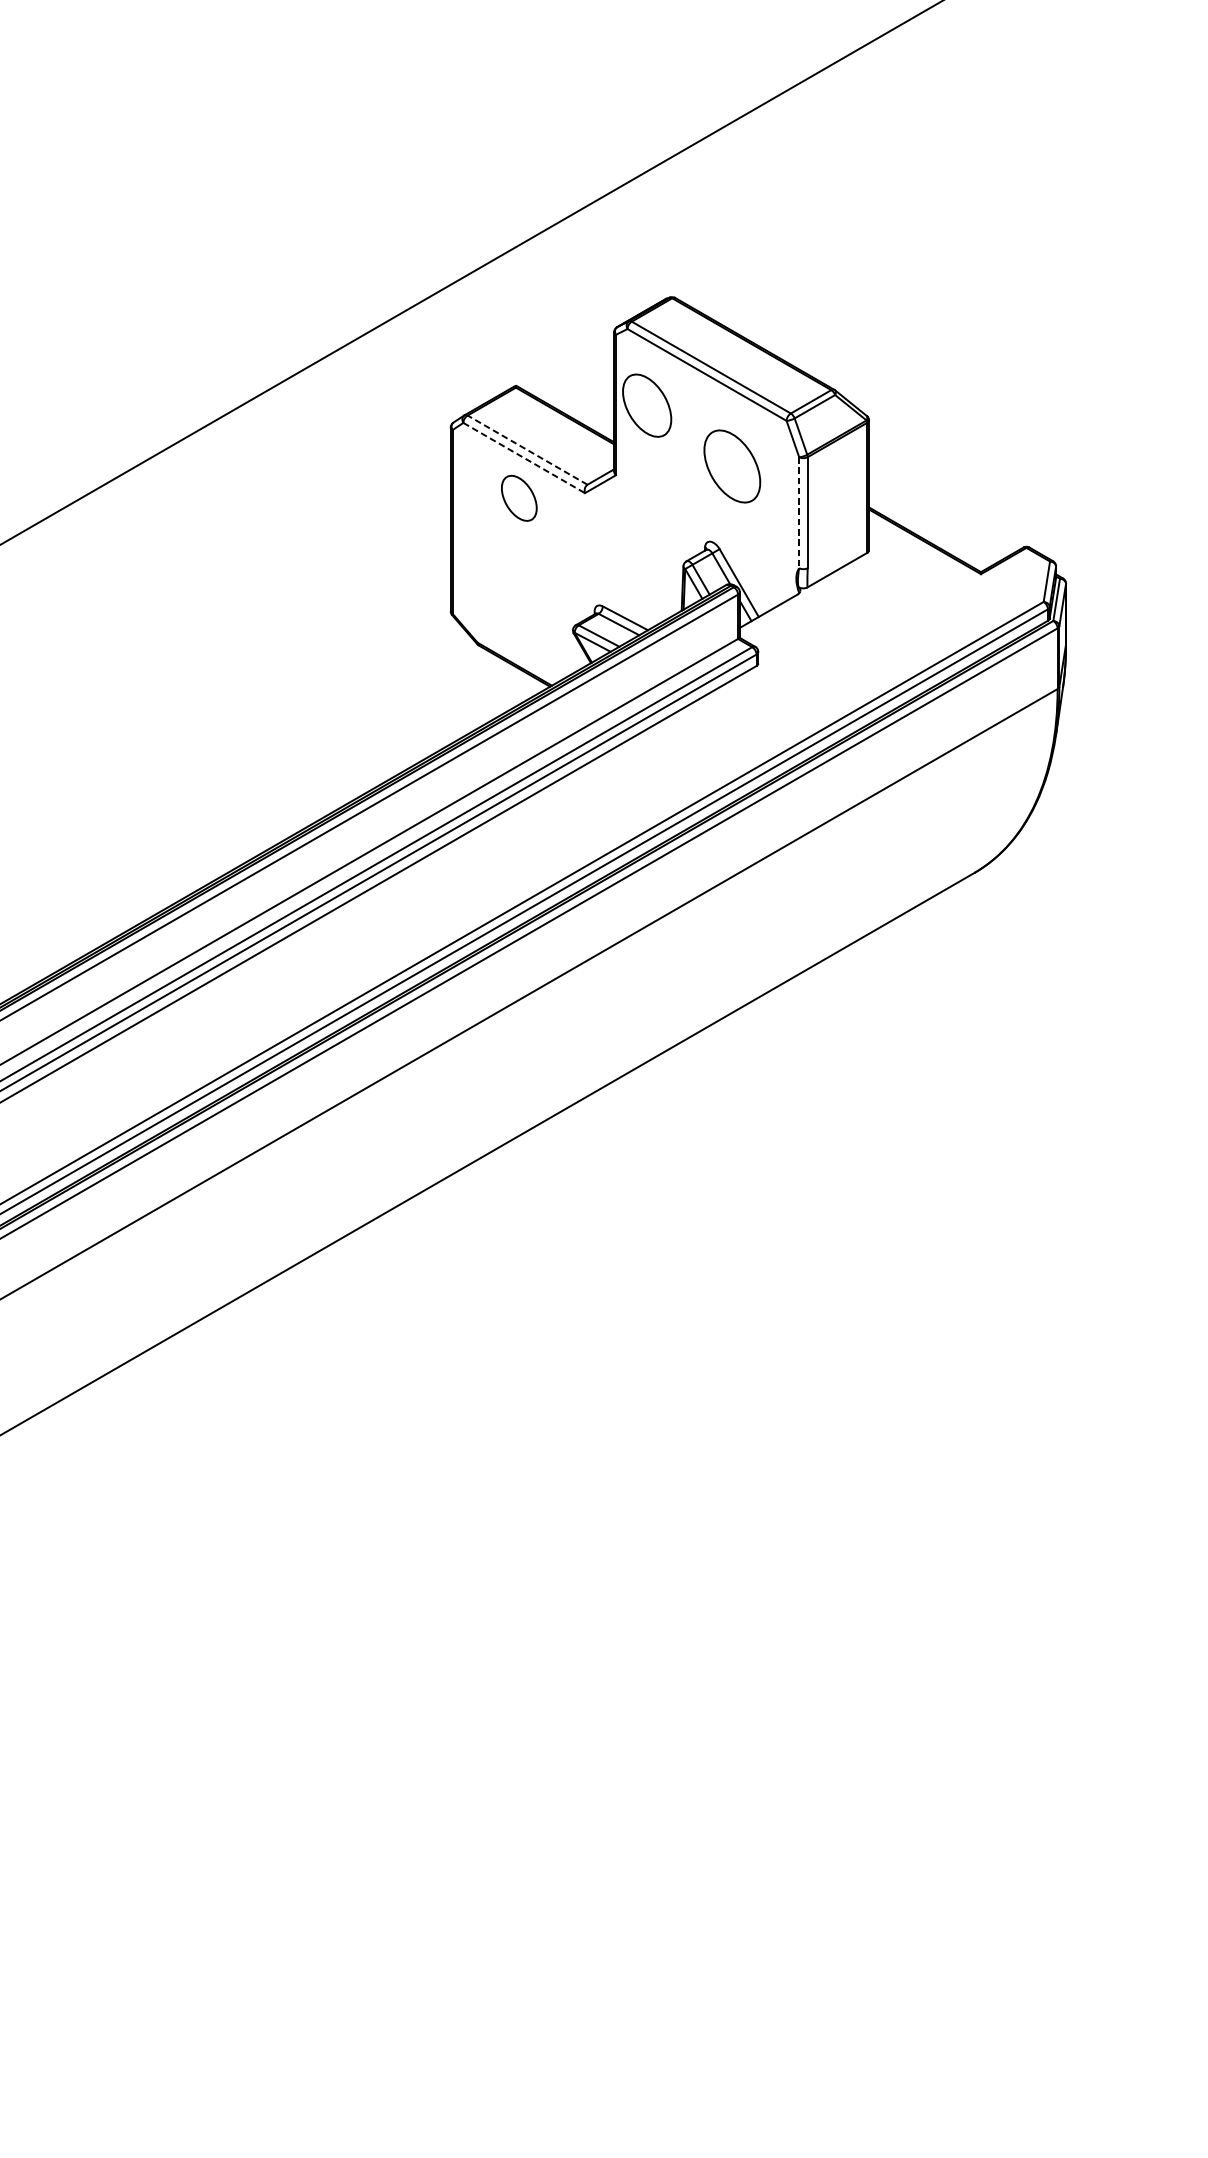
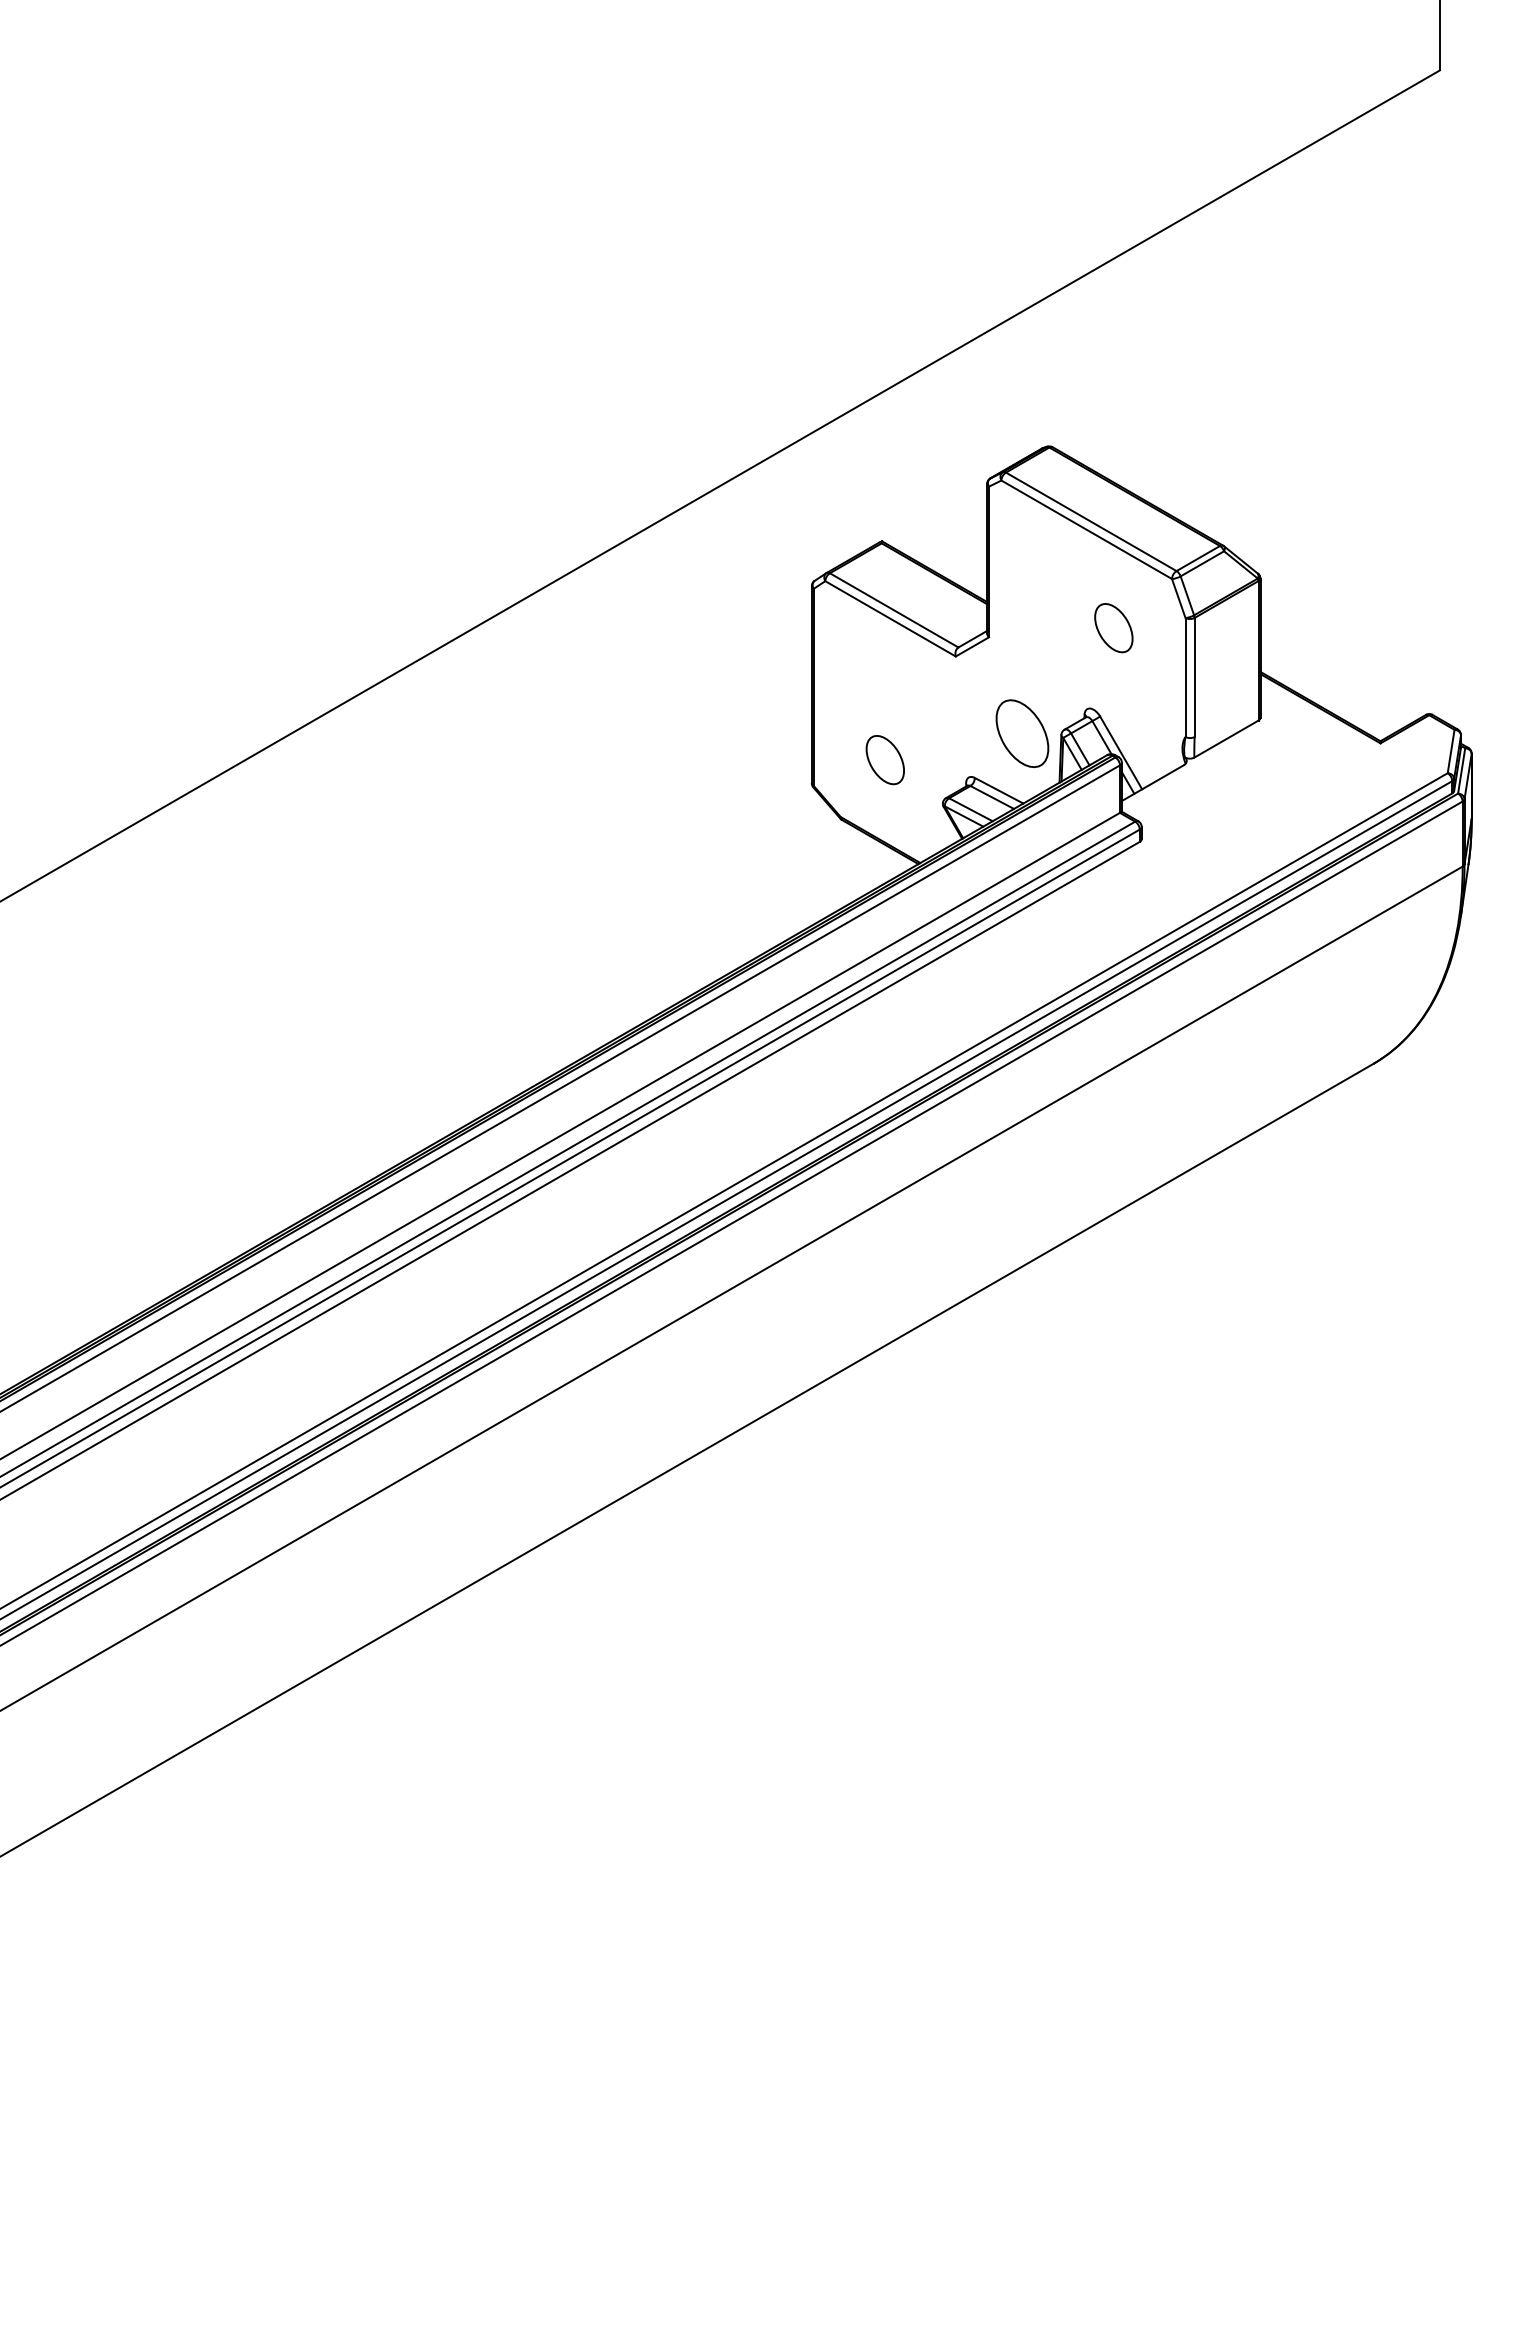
part: (647, 405) -> (1022, 733), moved
line: (526, 450) -> (893, 610), dashed -> solid
line: (525, 458) -> (891, 619), dashed -> solid
part: (732, 467) -> (1113, 628), size x0.62
part: (518, 498) -> (884, 760), moved
line: (799, 512) -> (1185, 677), dashed -> solid

